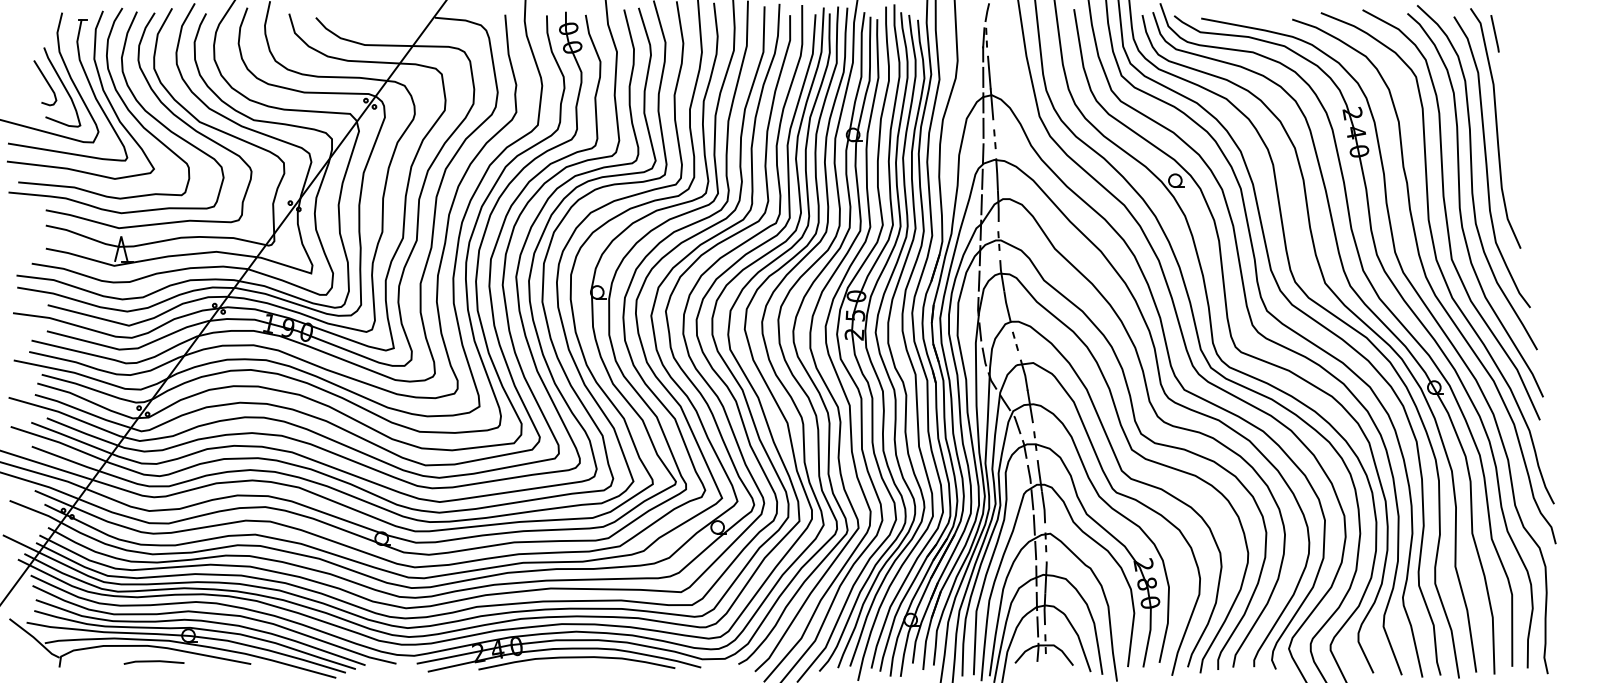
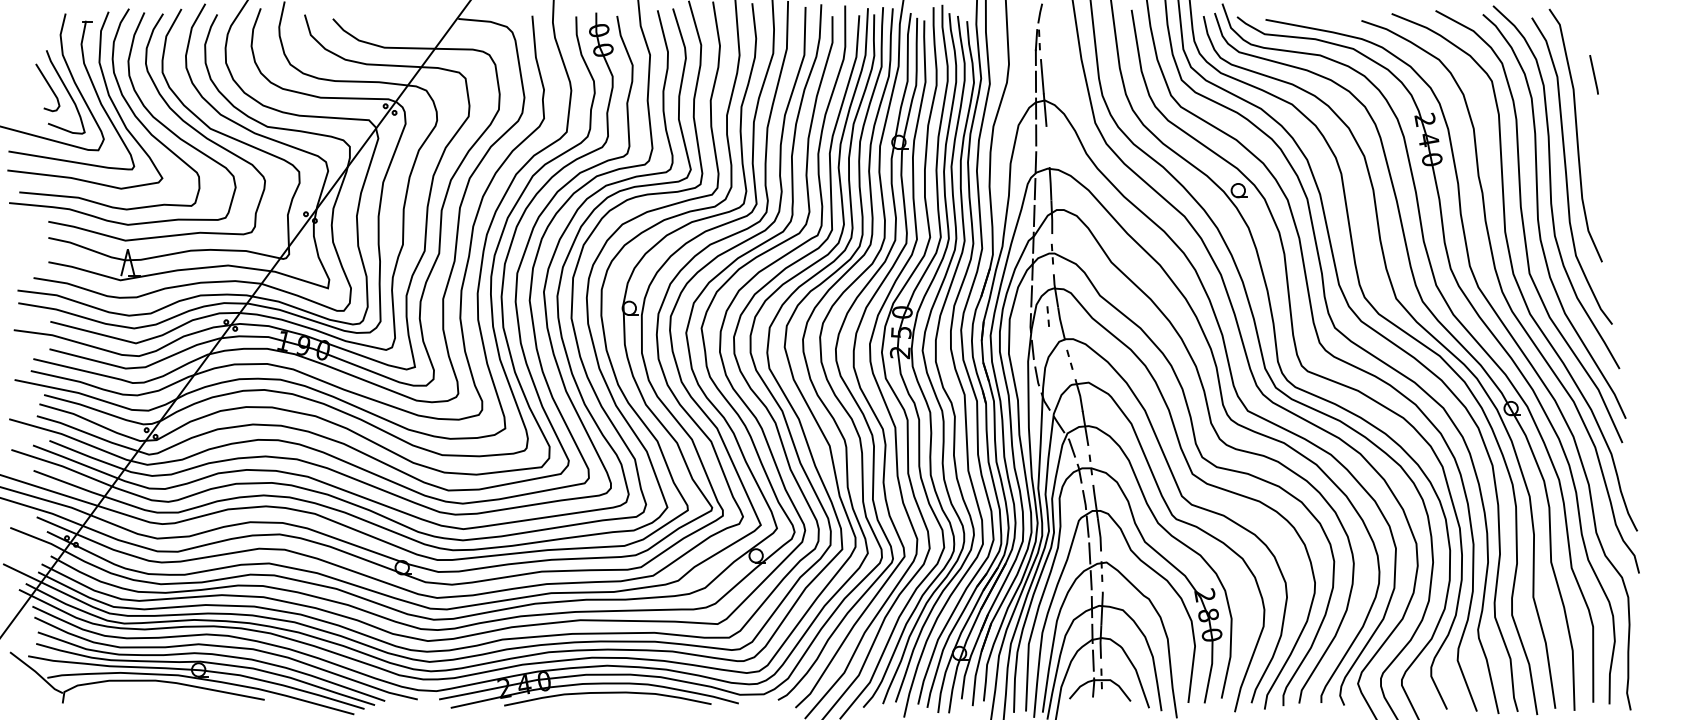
line: (1494, 33) -> (1593, 74), moved
line: (994, 136) -> (1047, 313), moved
line: (153, 662) -> (161, 698), removed

